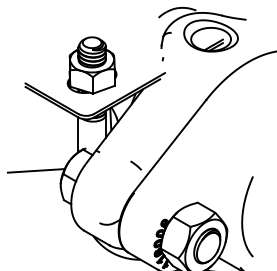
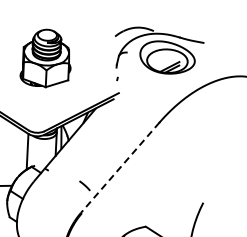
part: (91, 65) -> (45, 58), moved
line: (169, 146) -> (119, 168), solid -> dashed

